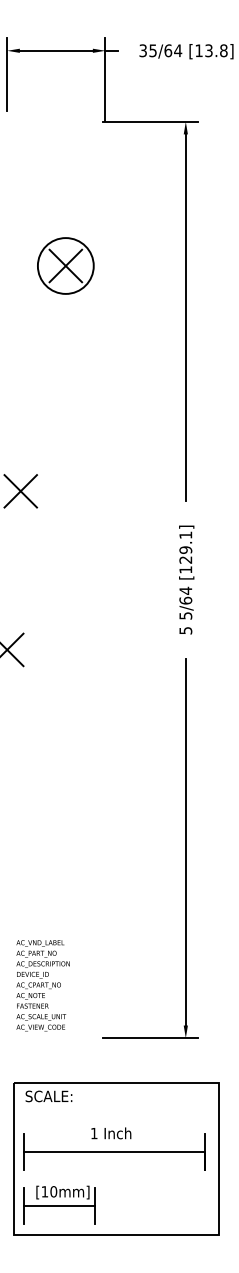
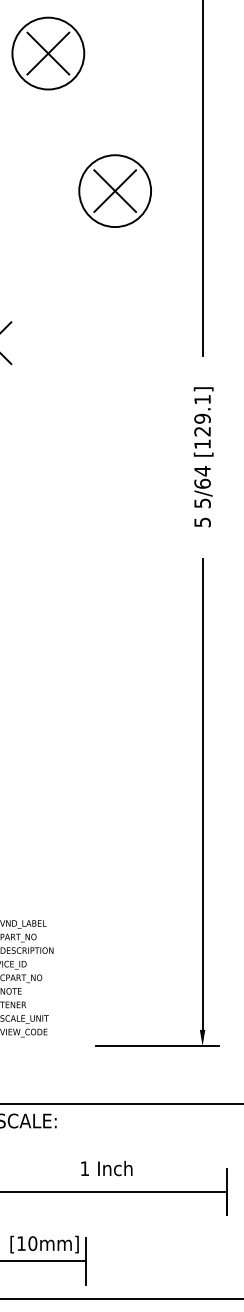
part: (117, 372) -> (114, 190), added

